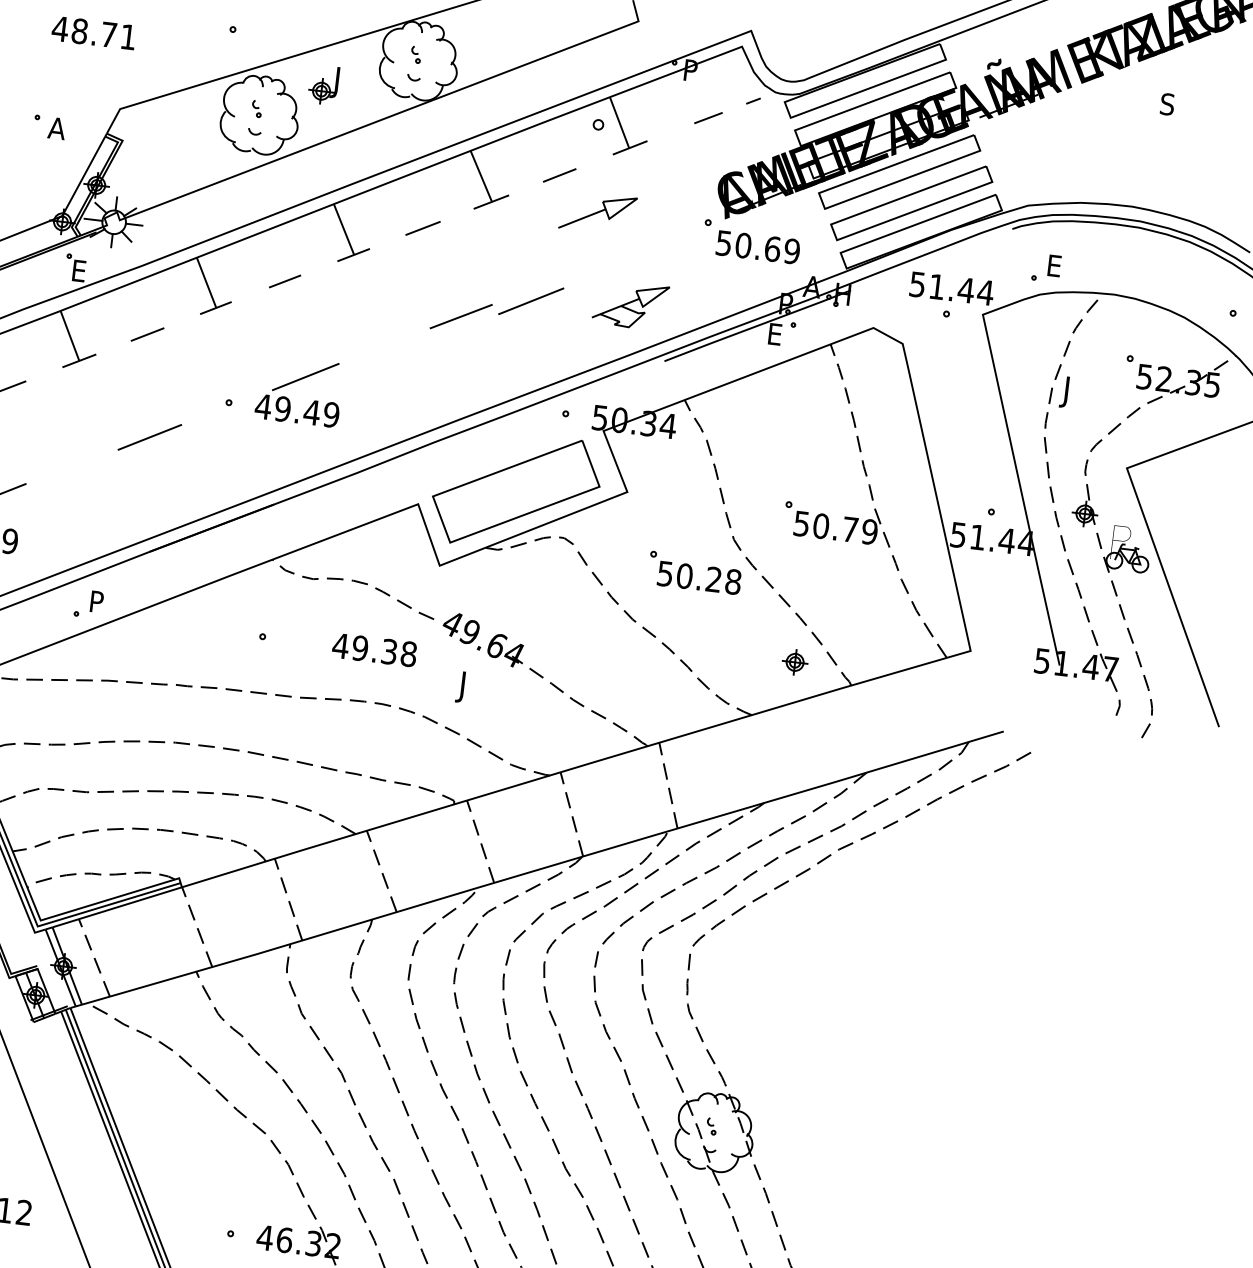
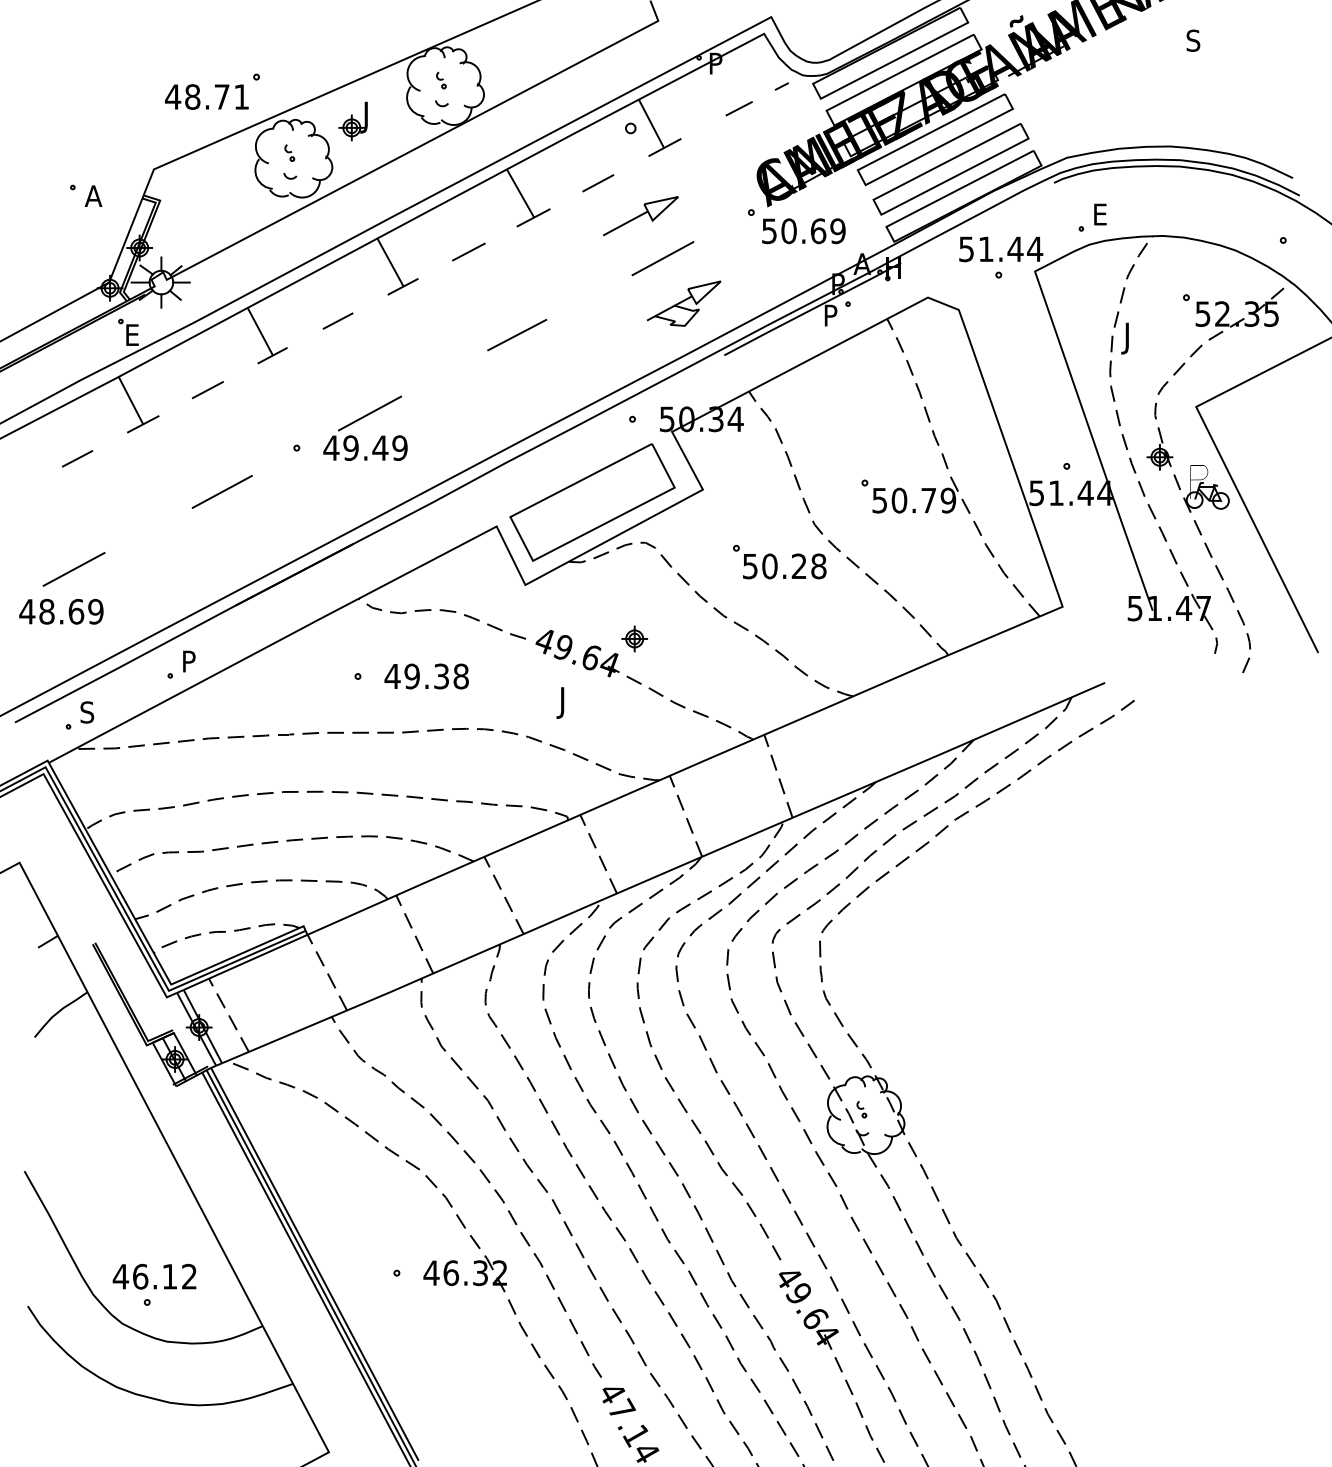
text: (93, 32) -> (206, 96), moved
line: (530, 301) -> (662, 258), moved
text: (776, 334) -> (832, 315), E -> P
text: (374, 650) -> (426, 676), moved
part: (794, 661) -> (634, 638), moved

